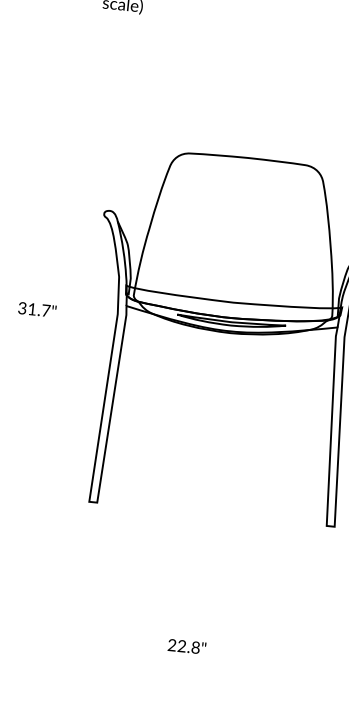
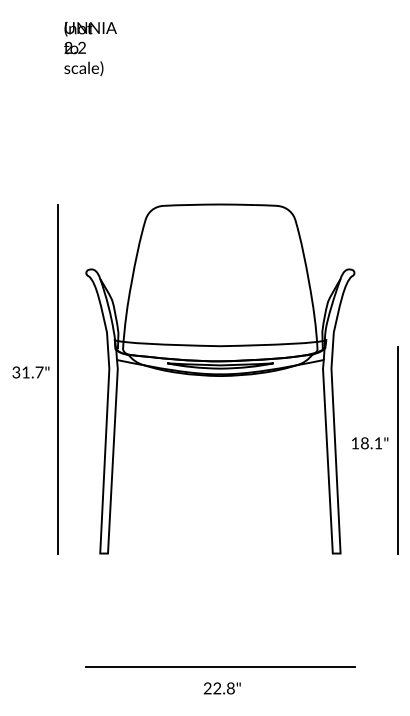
line: (63, 319) -> (57, 379), added
line: (200, 629) -> (220, 666), added
text: (186, 646) -> (221, 688), moved

